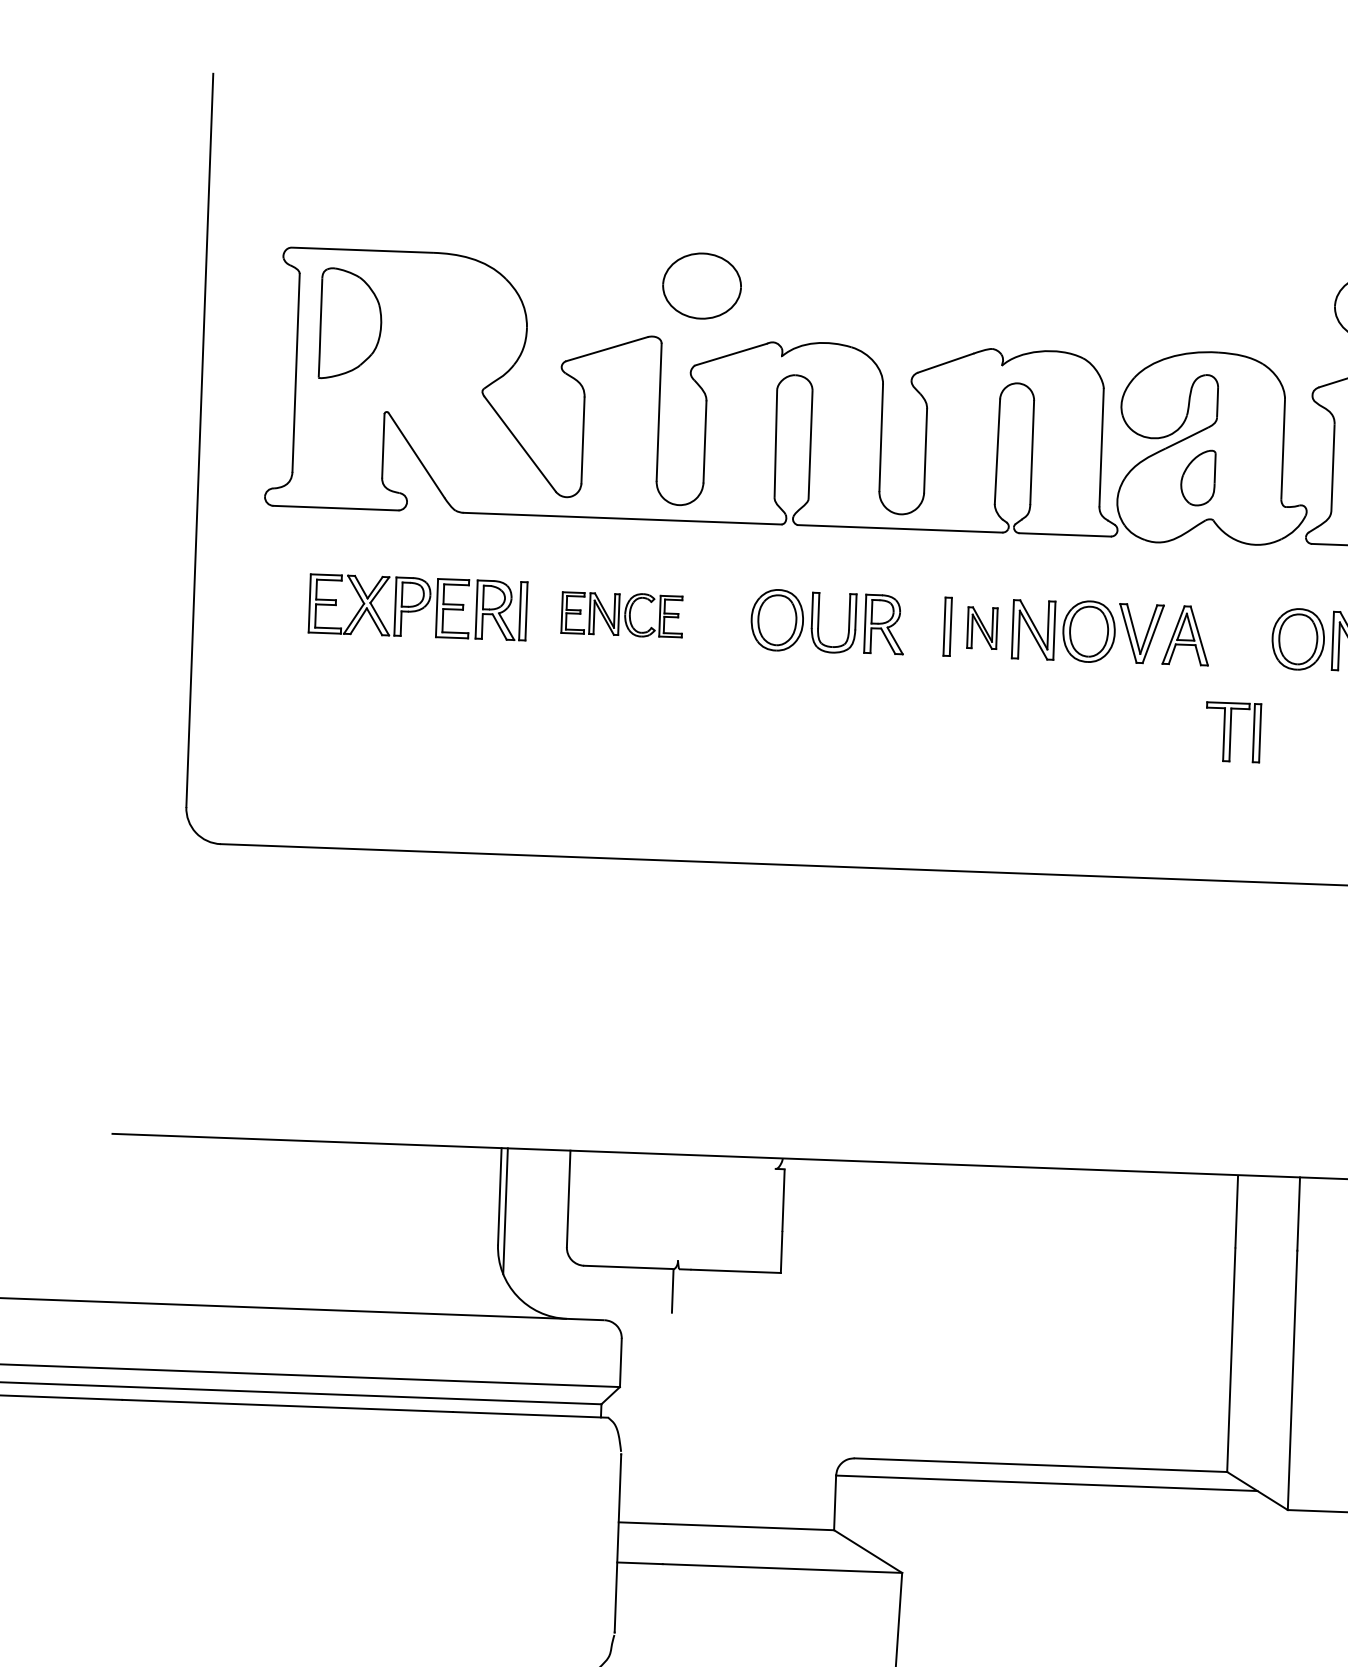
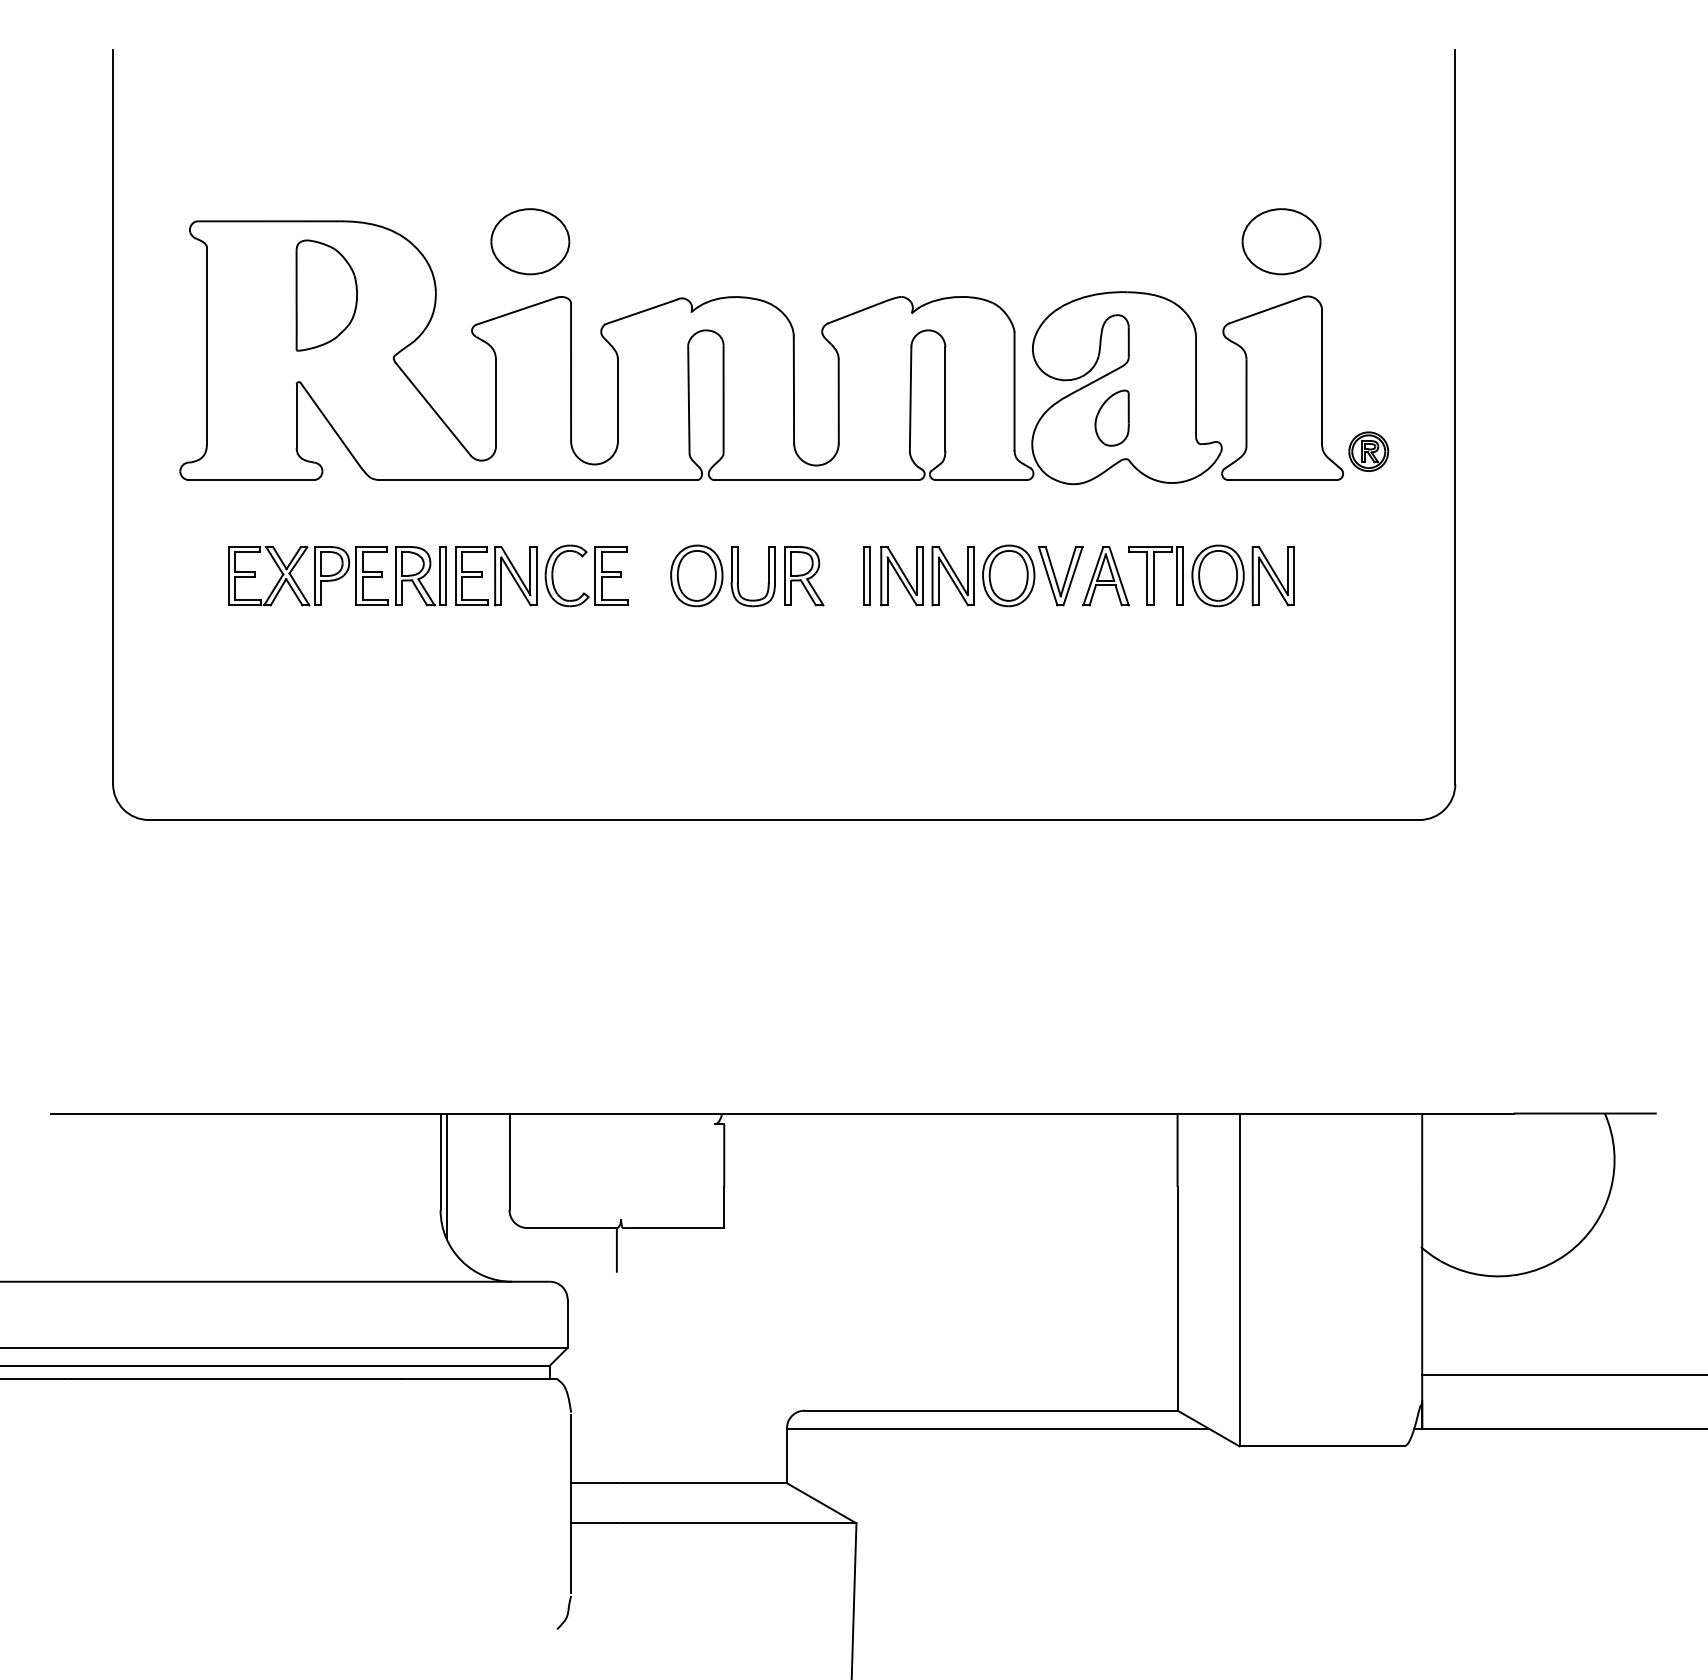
part: (702, 285) -> (530, 241), moved
part: (350, 324) -> (326, 295), moved
part: (622, 614) -> (541, 575), size x1.43
part: (981, 628) -> (901, 576), size x1.43
part: (1232, 731) -> (1155, 575), moved

